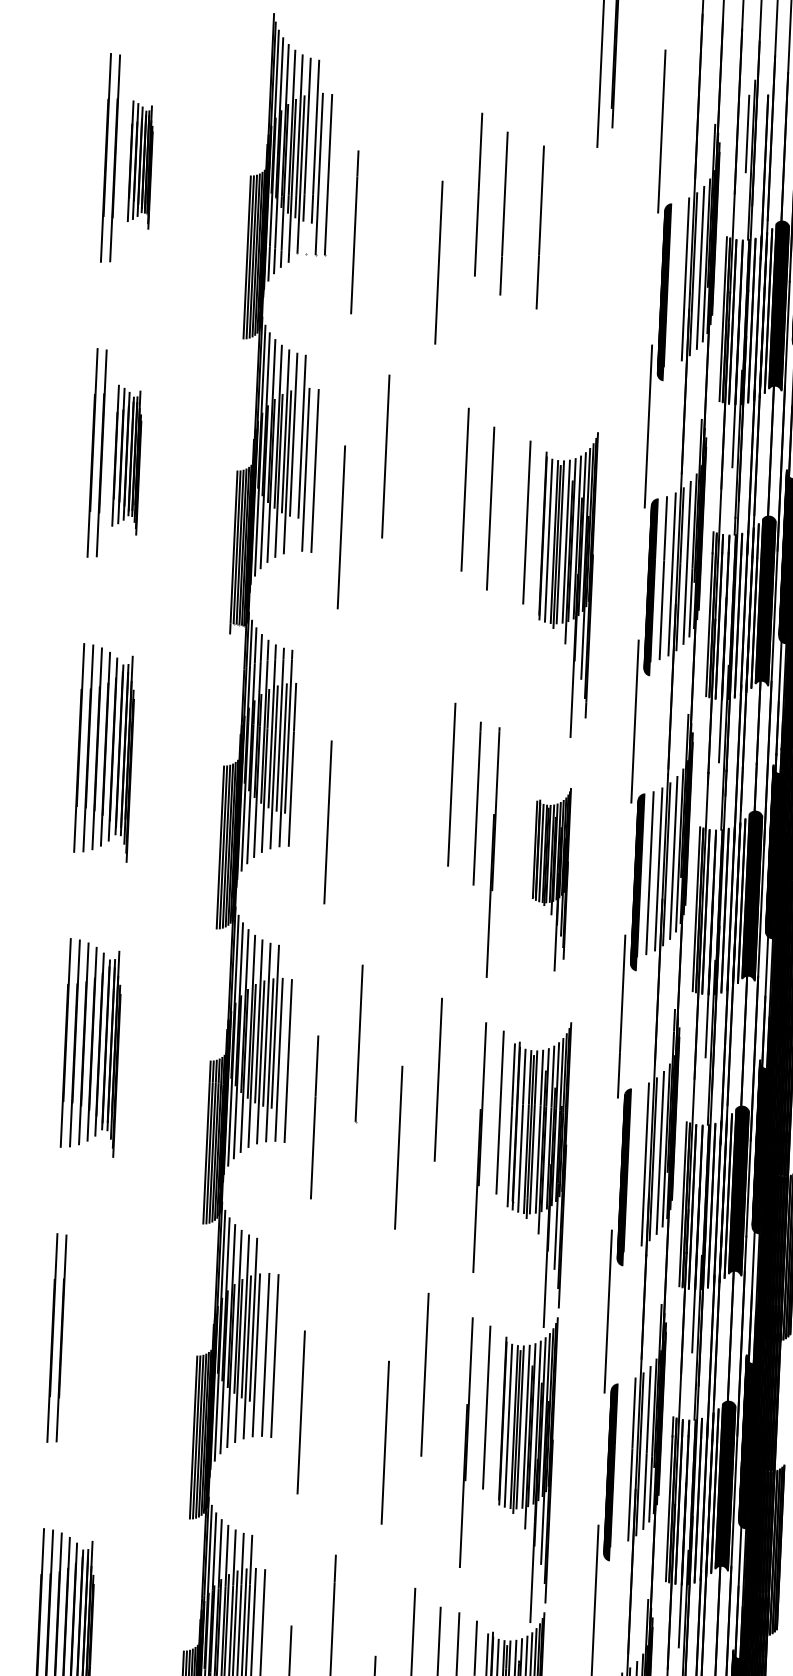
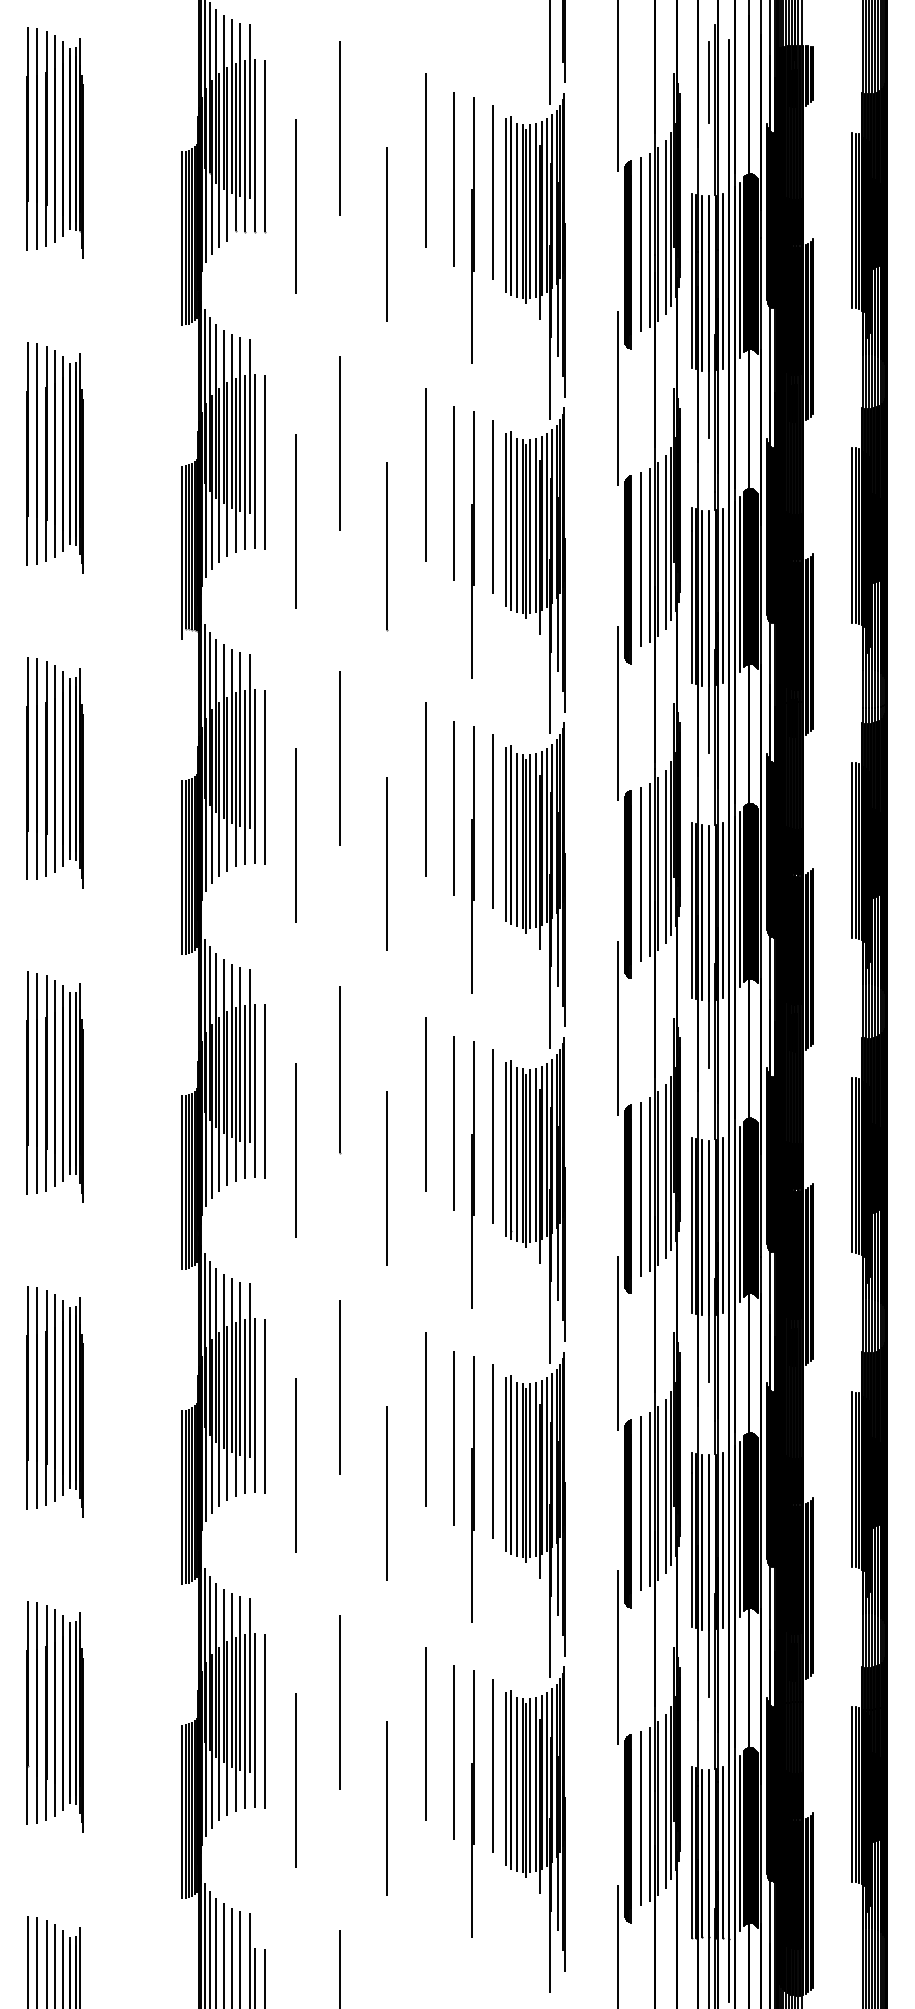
line: (399, 161) -> (339, 128), added
part: (140, 164) -> (64, 144), size x1.67
line: (310, 174) -> (245, 146), added
part: (519, 262) -> (472, 230), added
line: (676, 282) -> (640, 244), added
part: (577, 289) -> (535, 256), added
part: (127, 459) -> (64, 459), size x1.43
line: (296, 470) -> (245, 462), added
line: (538, 534) -> (505, 519), added
line: (426, 555) -> (387, 546), added
part: (506, 556) -> (472, 544), added
line: (372, 750) -> (339, 757), added
line: (301, 766) -> (264, 777), added
line: (513, 817) -> (492, 821), added
line: (411, 852) -> (386, 863), added
part: (550, 879) -> (535, 885), size x1.67
line: (463, 1098) -> (453, 1123), added
line: (636, 1168) -> (640, 1189), added
line: (261, 1321) -> (249, 1370), added
line: (345, 1341) -> (339, 1387), added
part: (87, 1344) -> (64, 1403), added
line: (450, 1393) -> (453, 1437), added
line: (497, 1419) -> (505, 1463), added
line: (622, 1462) -> (640, 1503), added

